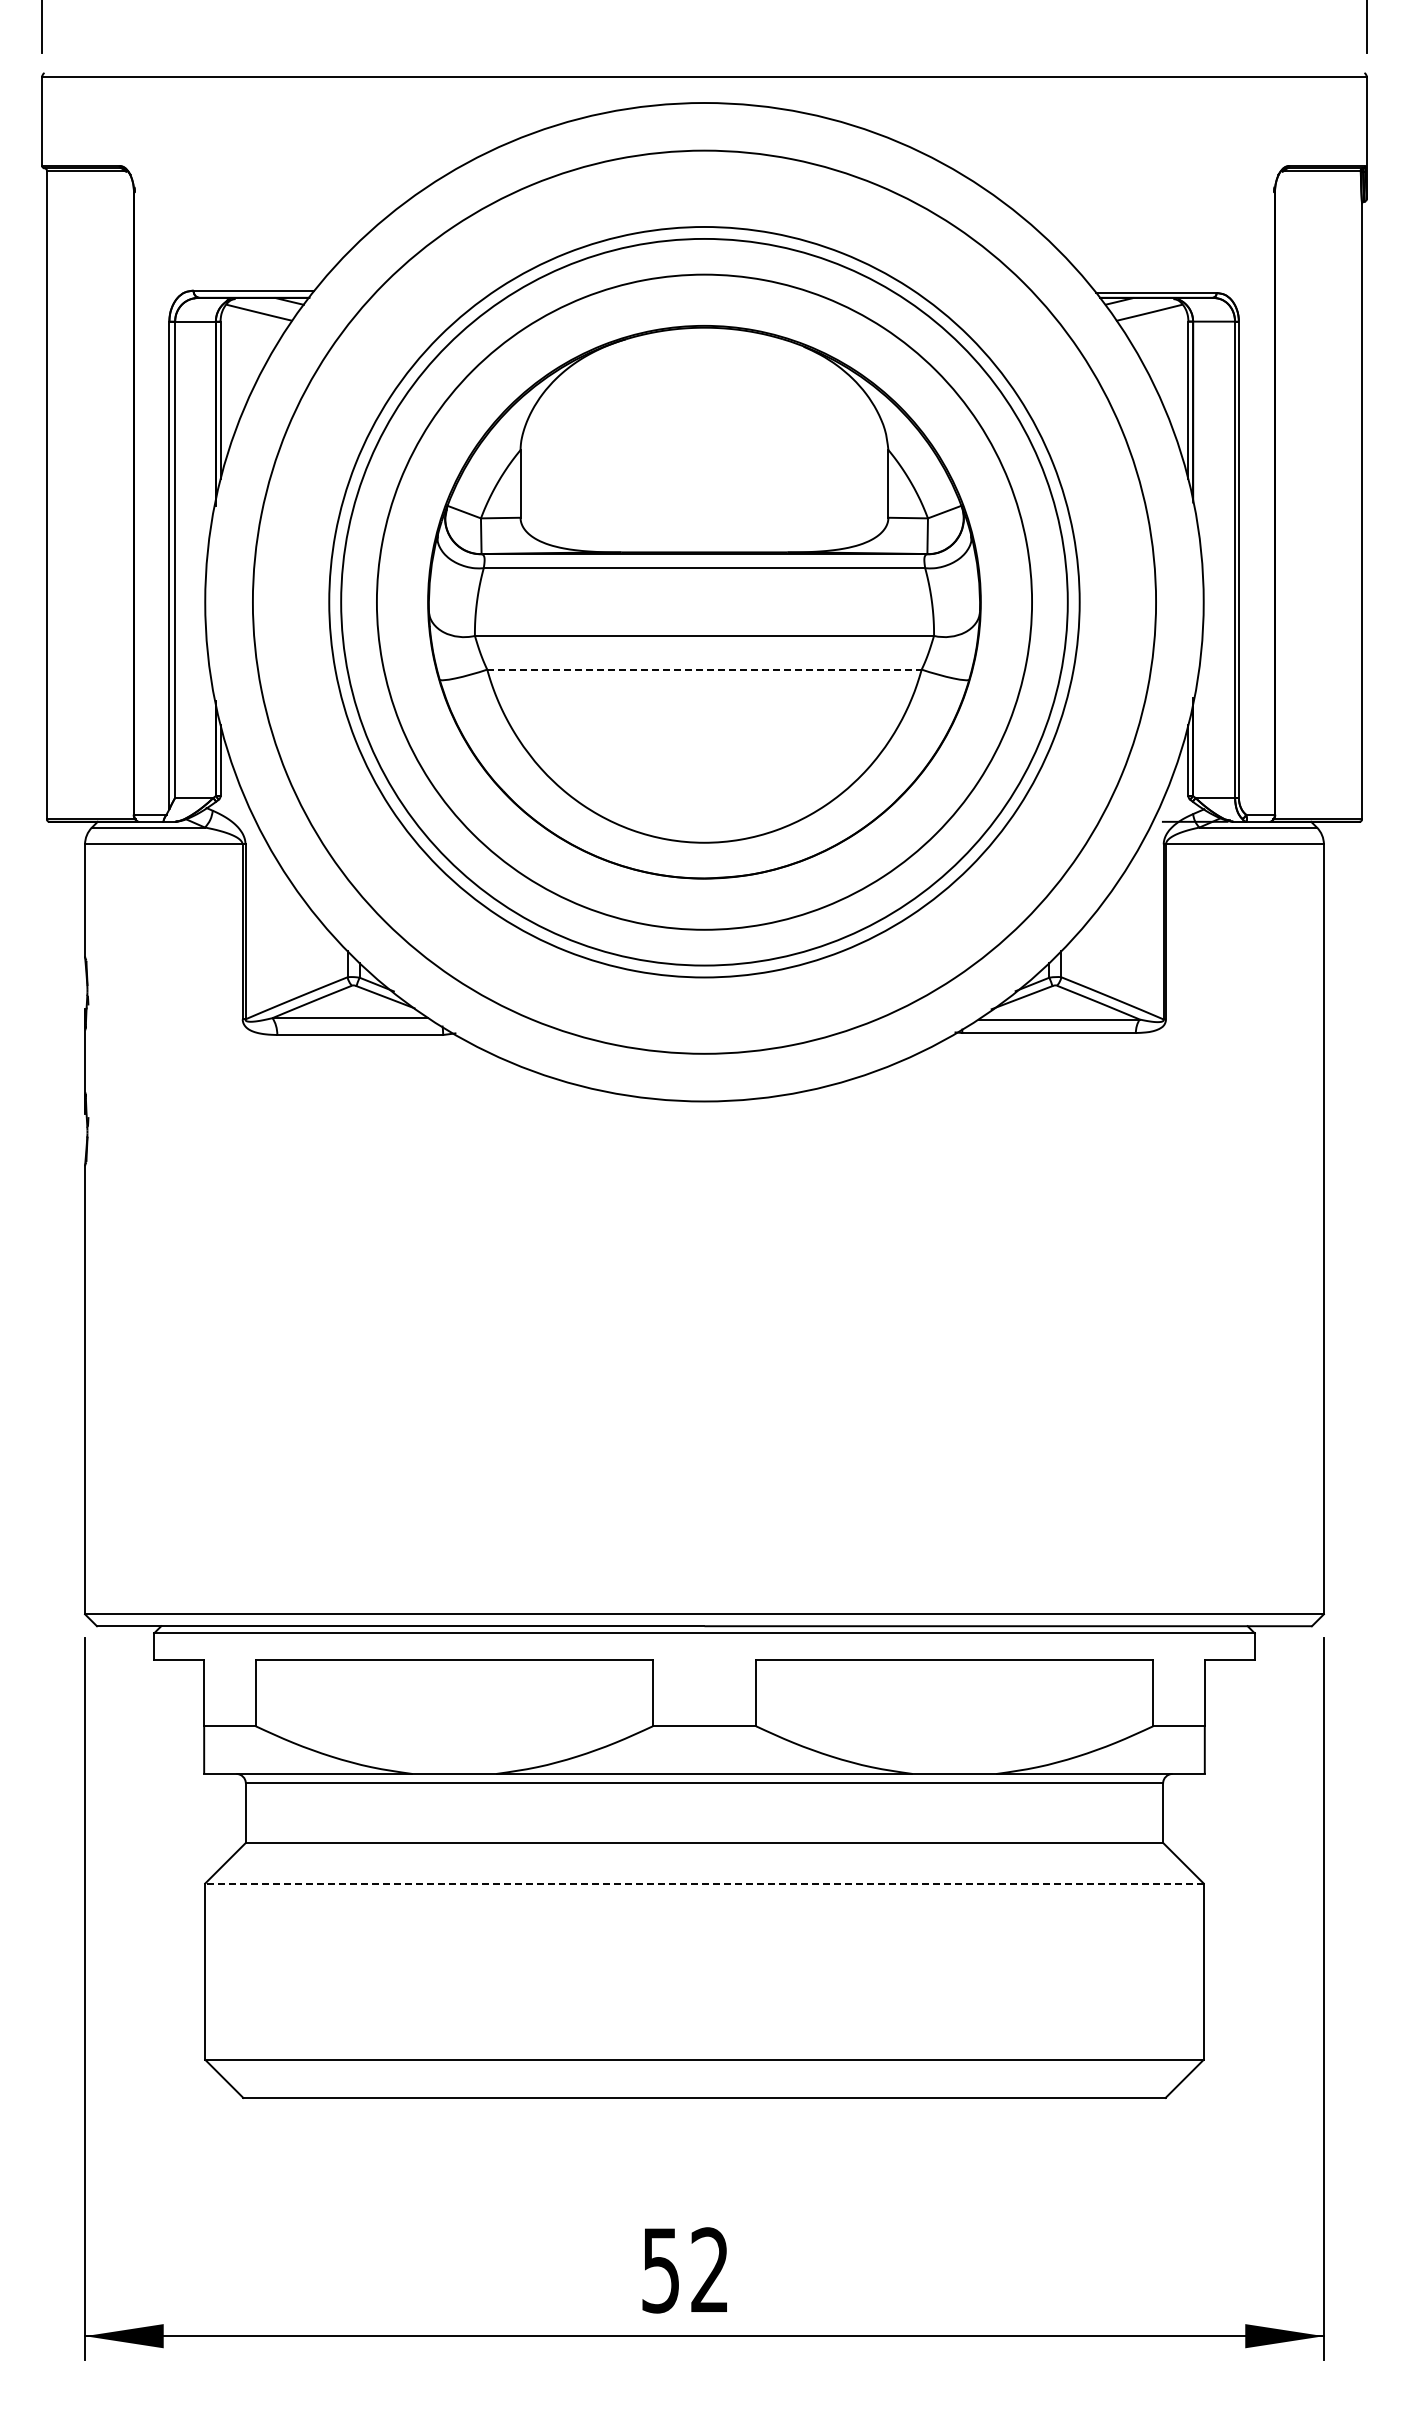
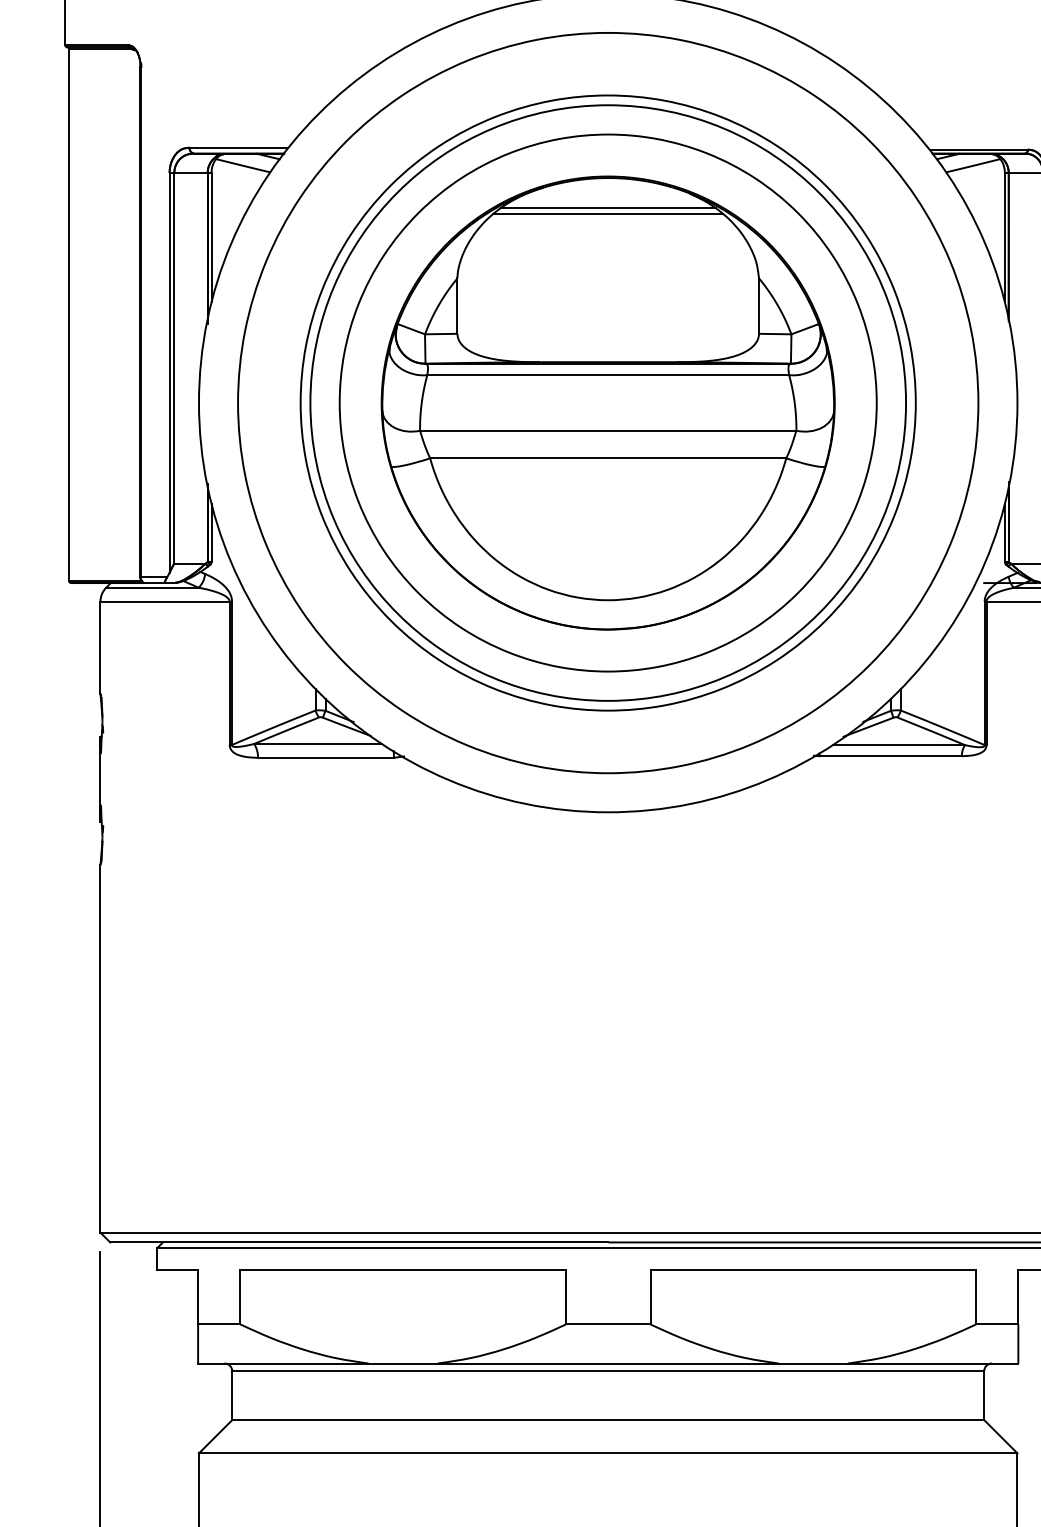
line: (704, 364) -> (608, 208), added
line: (704, 371) -> (608, 213), added
line: (704, 669) -> (608, 458), dashed -> solid
line: (703, 1883) -> (607, 1453), dashed -> solid

